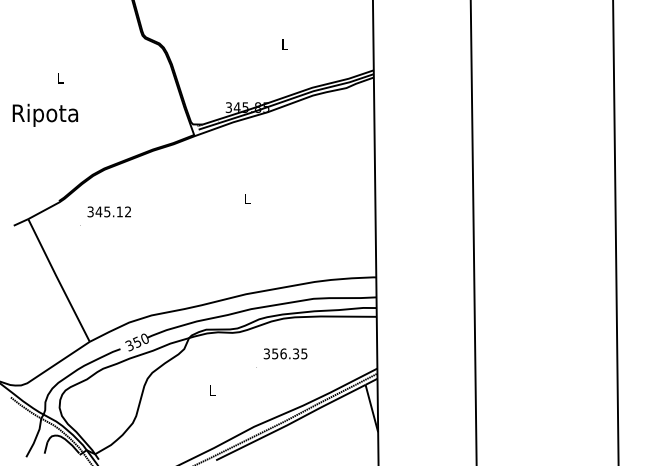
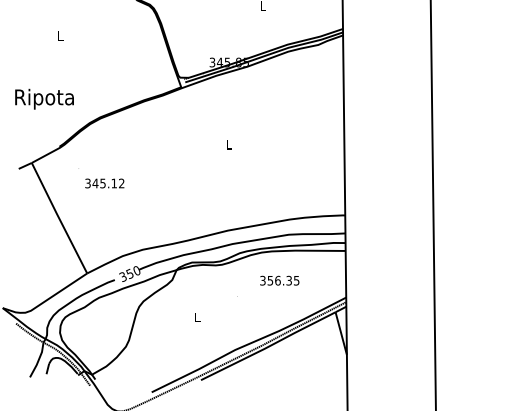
text: (45, 114) -> (44, 98), moved
text: (108, 211) -> (104, 183), moved
text: (285, 353) -> (279, 280), moved

